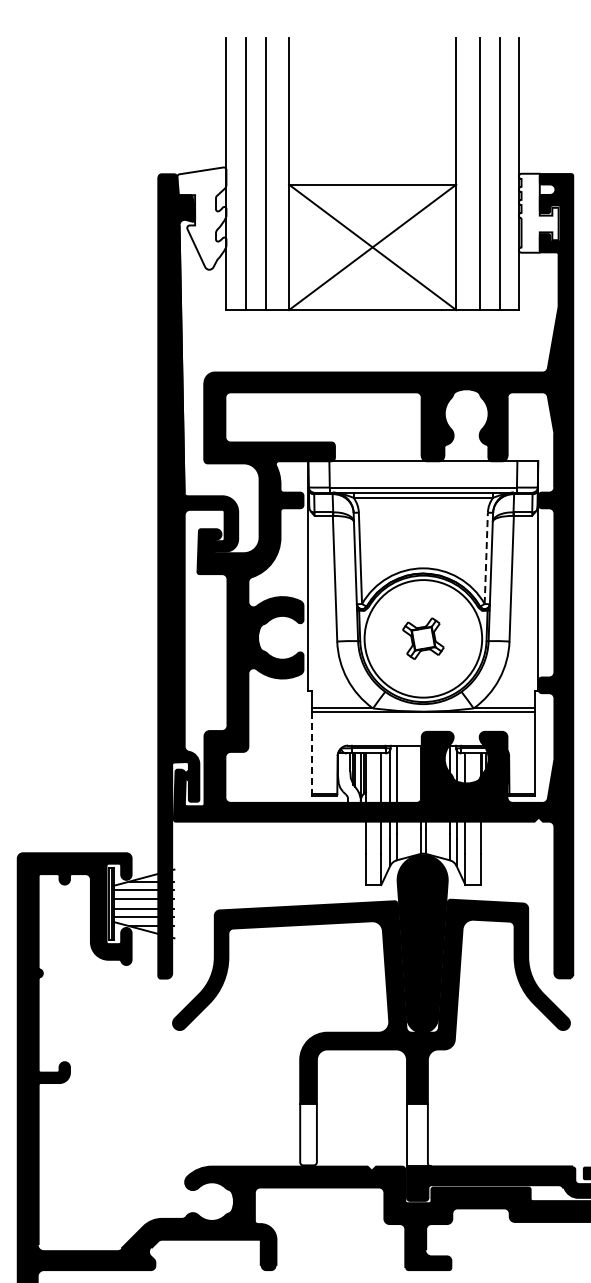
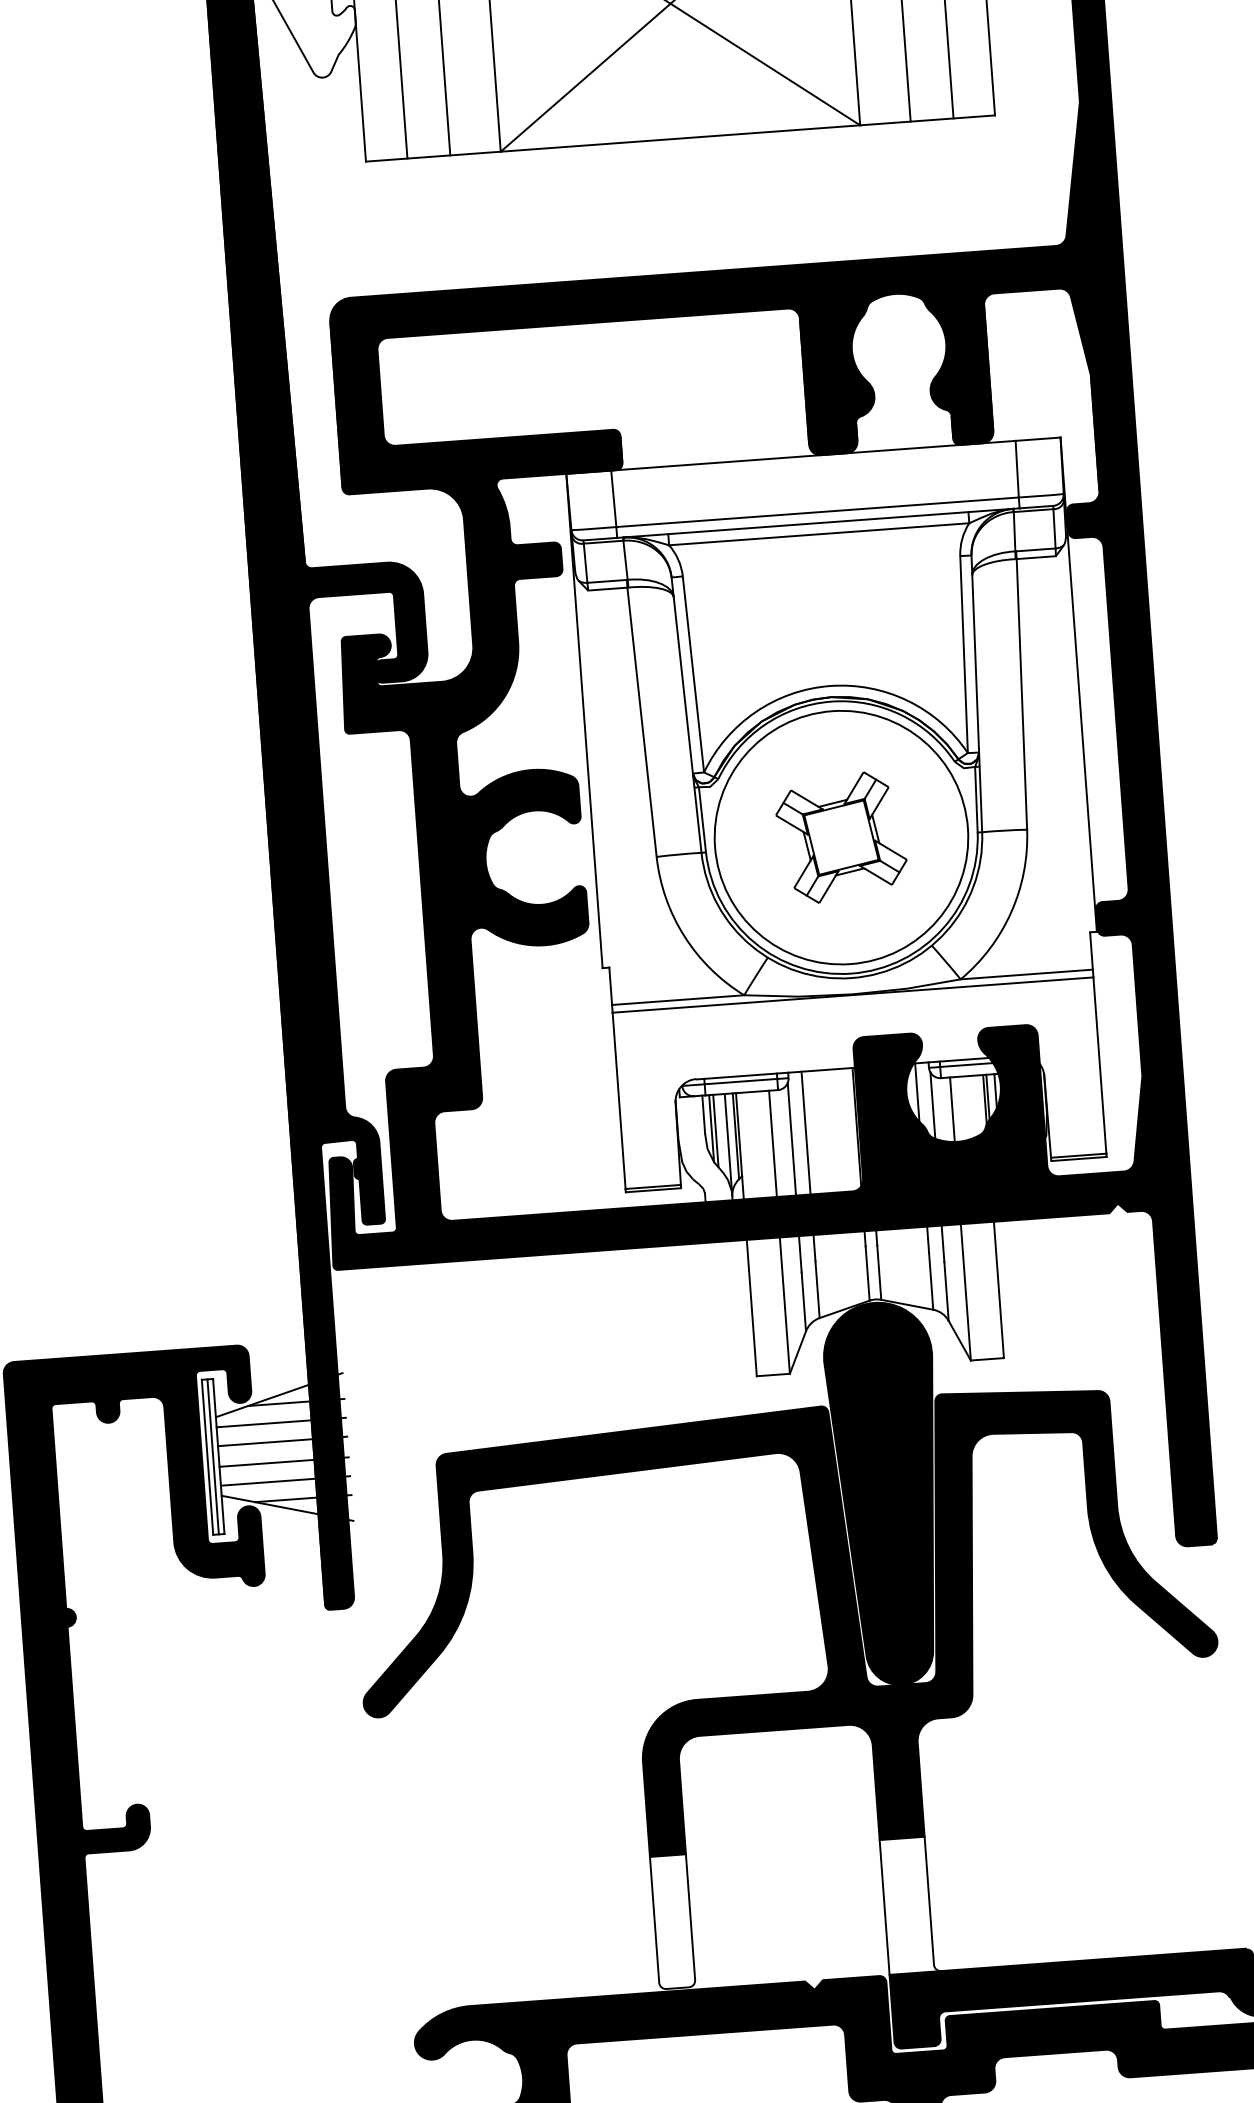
line: (486, 558) -> (964, 654), dashed -> solid
part: (423, 638) -> (841, 836), size x1.43
line: (311, 753) -> (618, 1101), dashed -> solid

